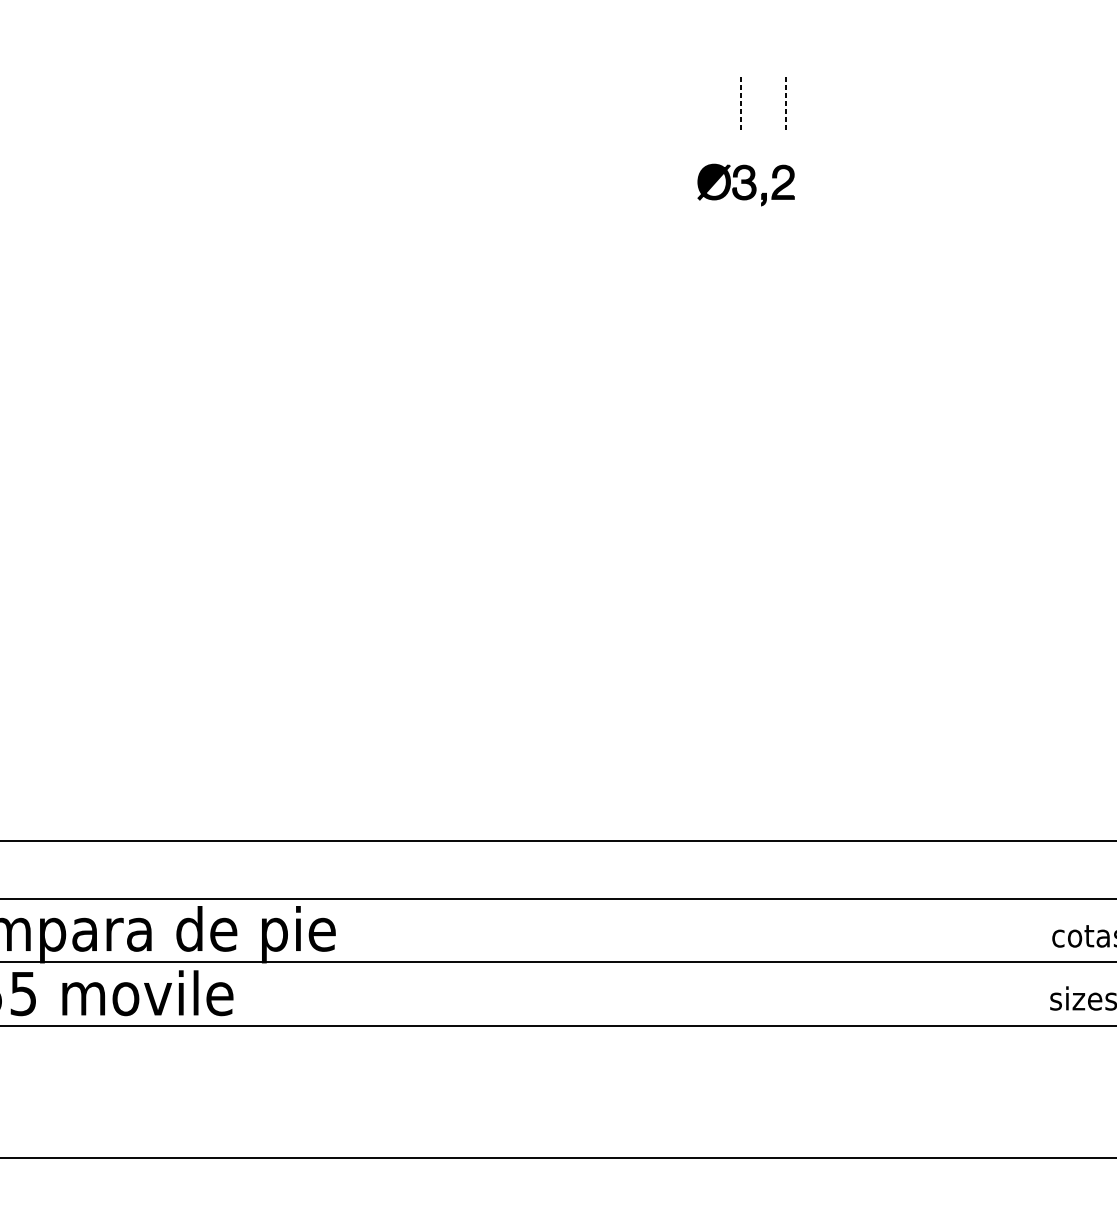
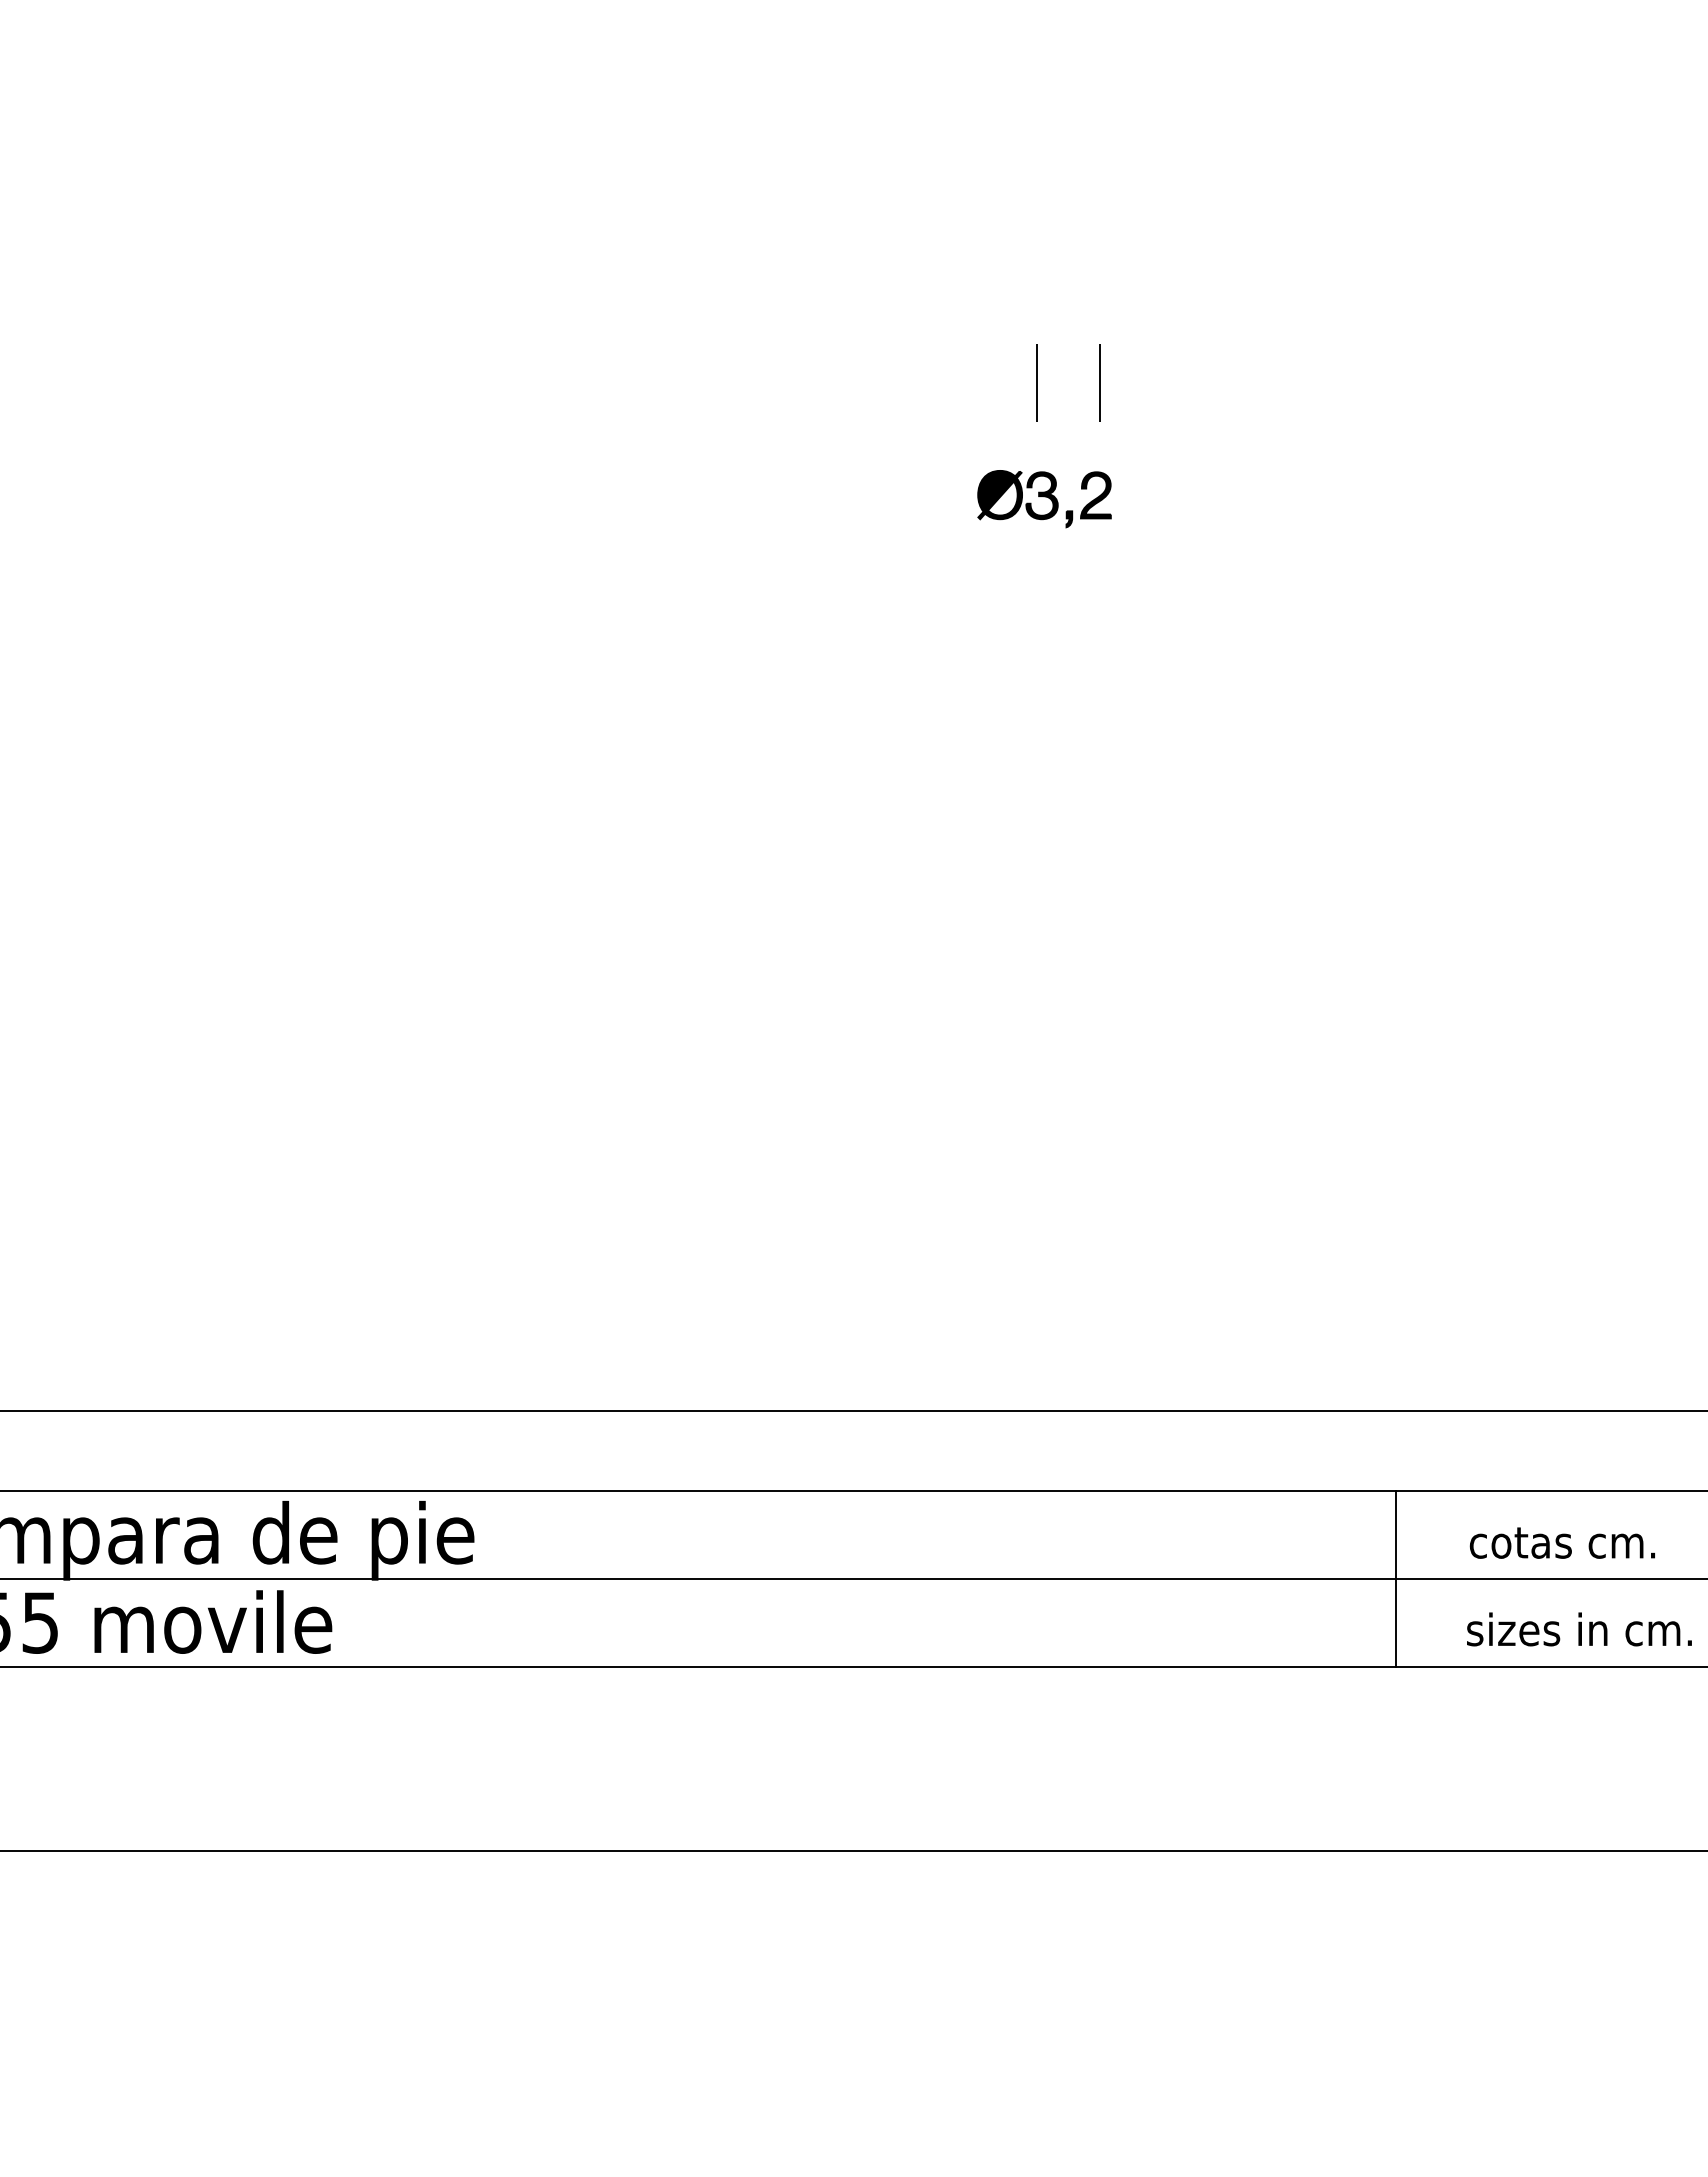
line: (740, 101) -> (1036, 382), dashed -> solid
line: (785, 101) -> (1099, 382), dashed -> solid
line: (998, 961) -> (1395, 1578), added

